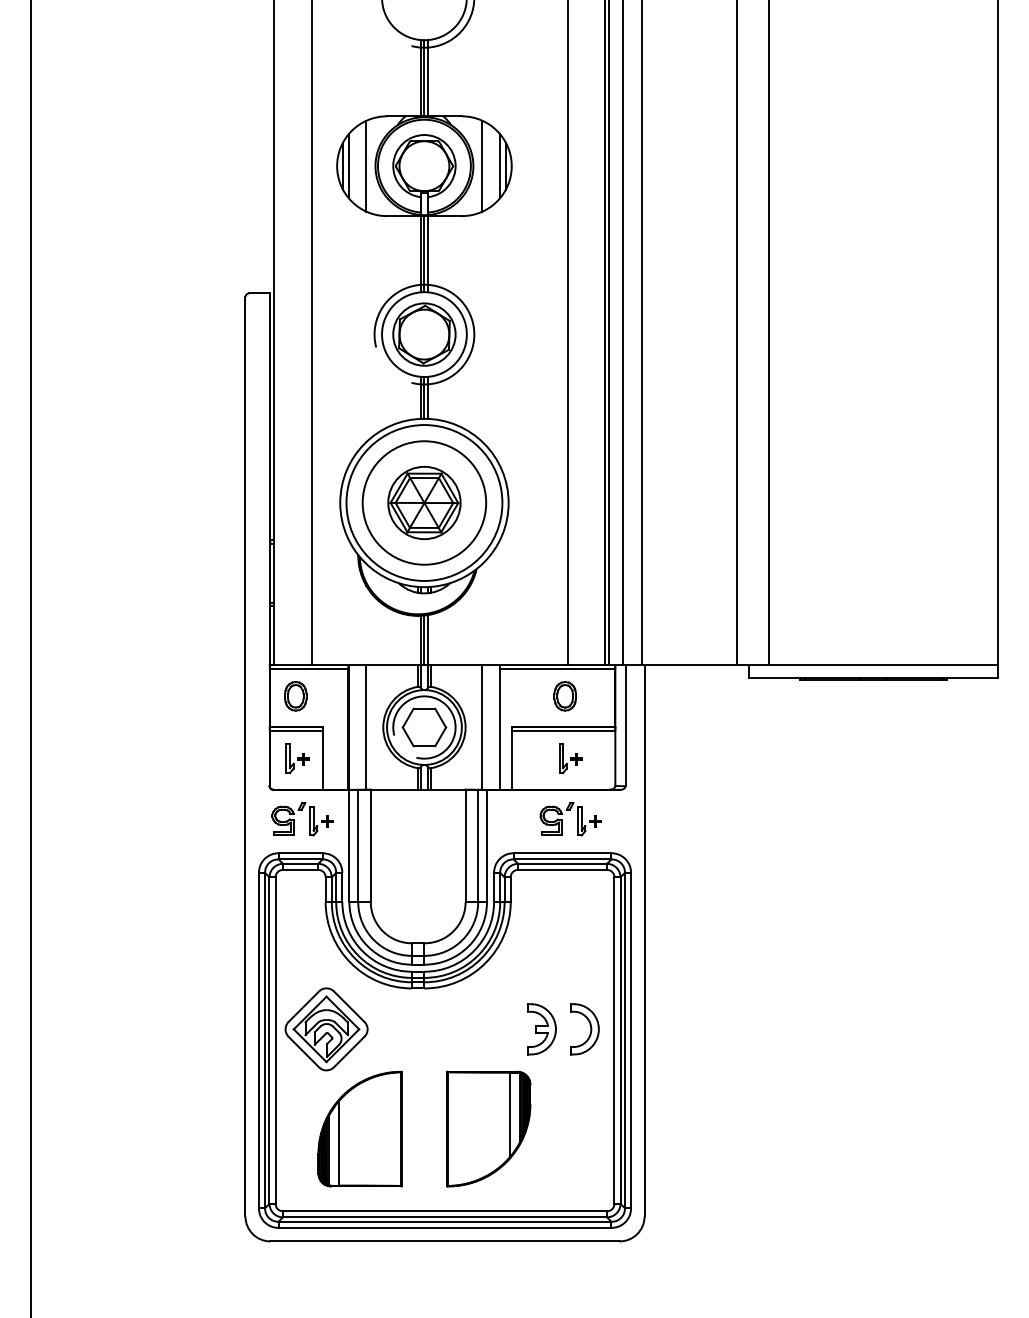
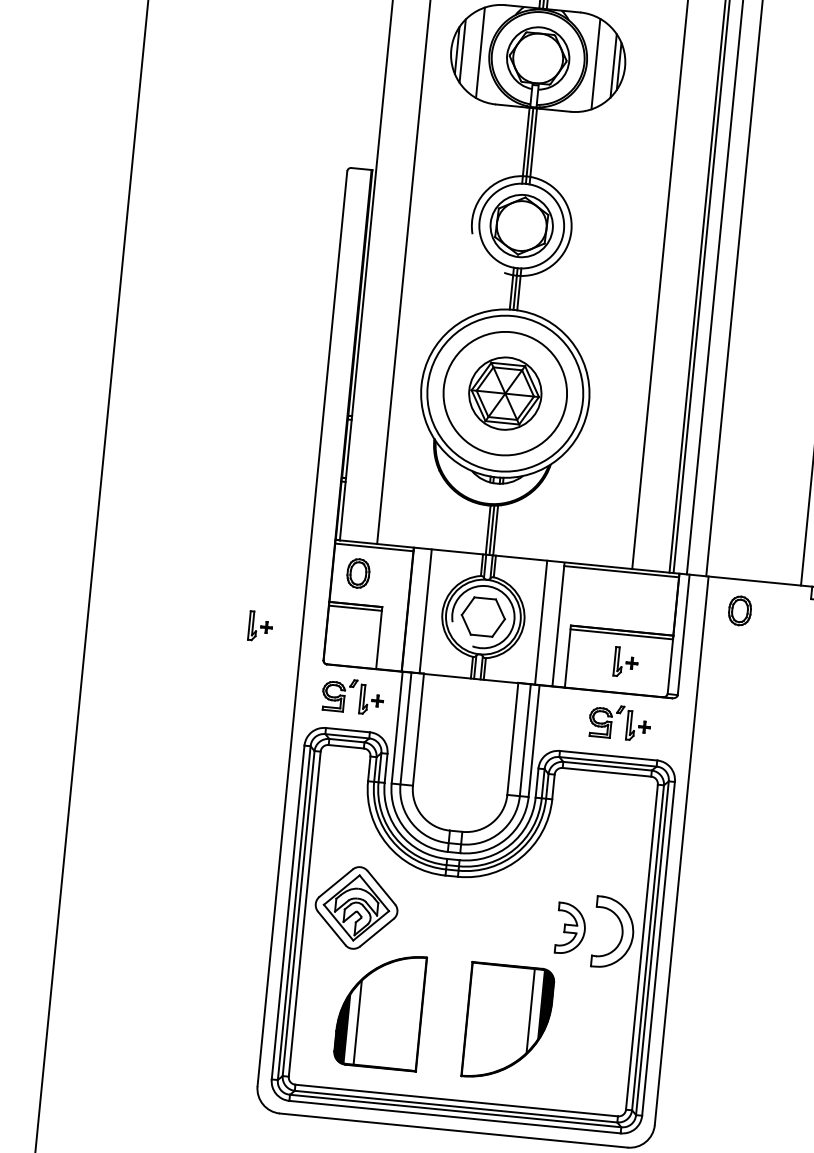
part: (564, 696) -> (739, 611), moved
part: (297, 758) -> (260, 626), moved
part: (584, 1029) -> (613, 933), size x1.4

